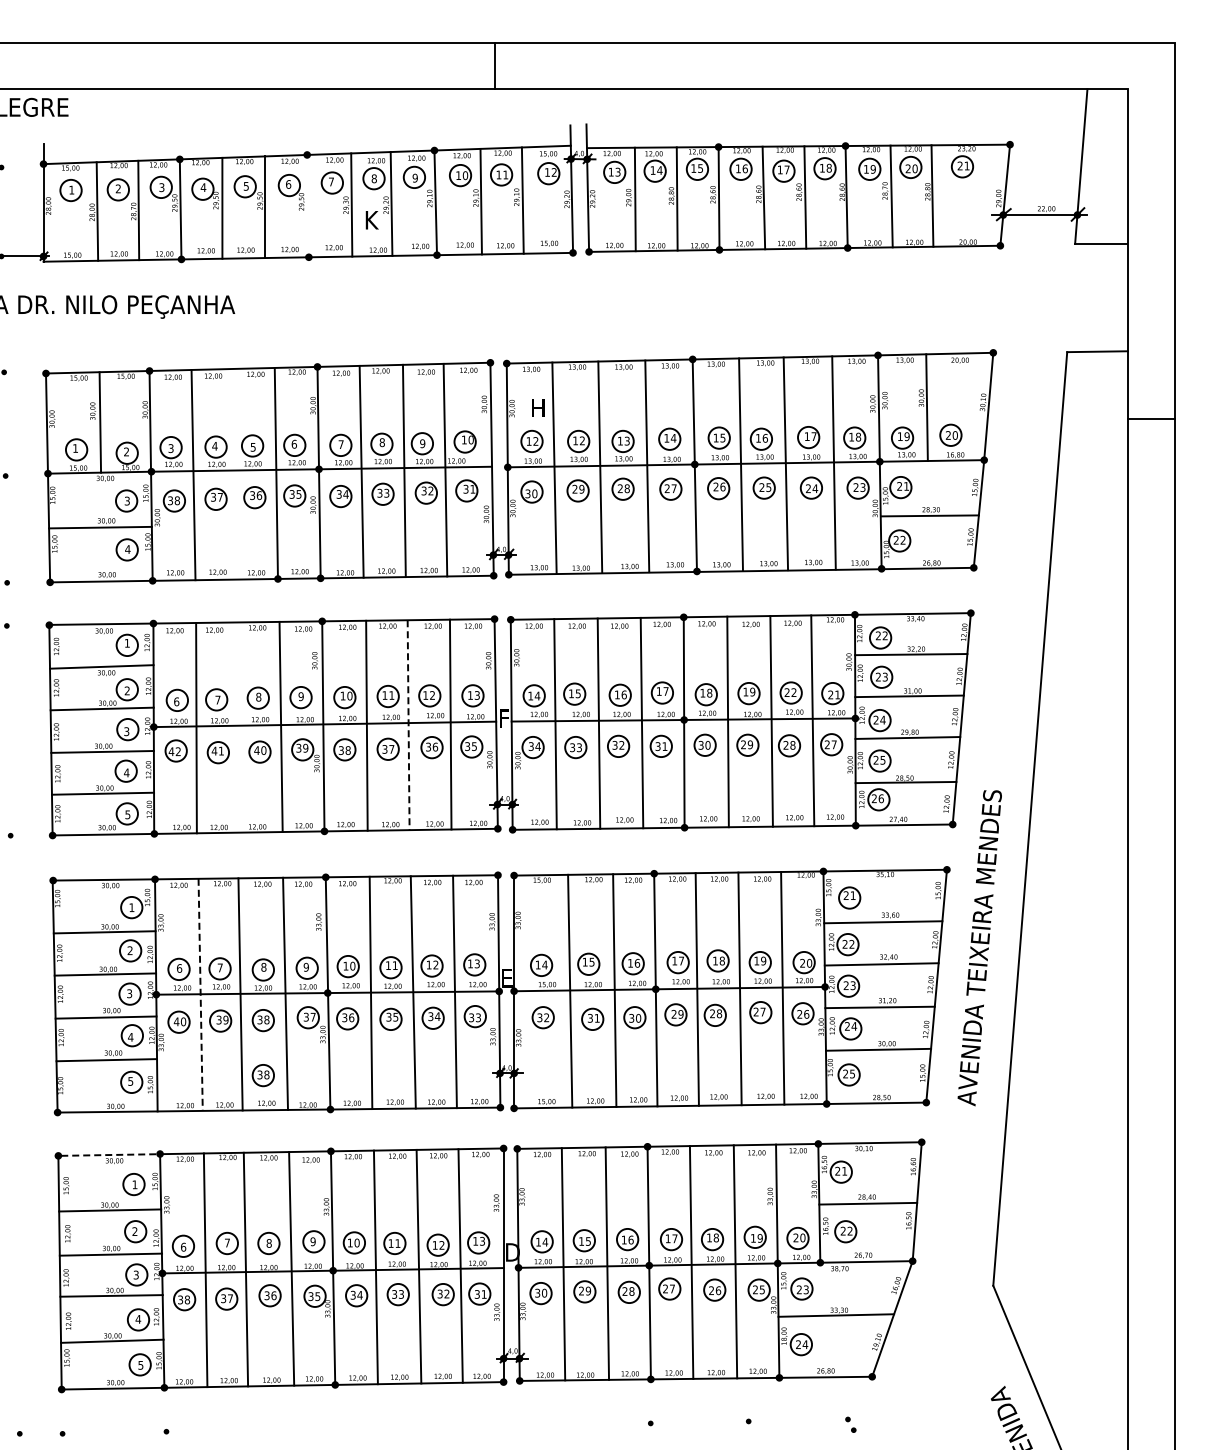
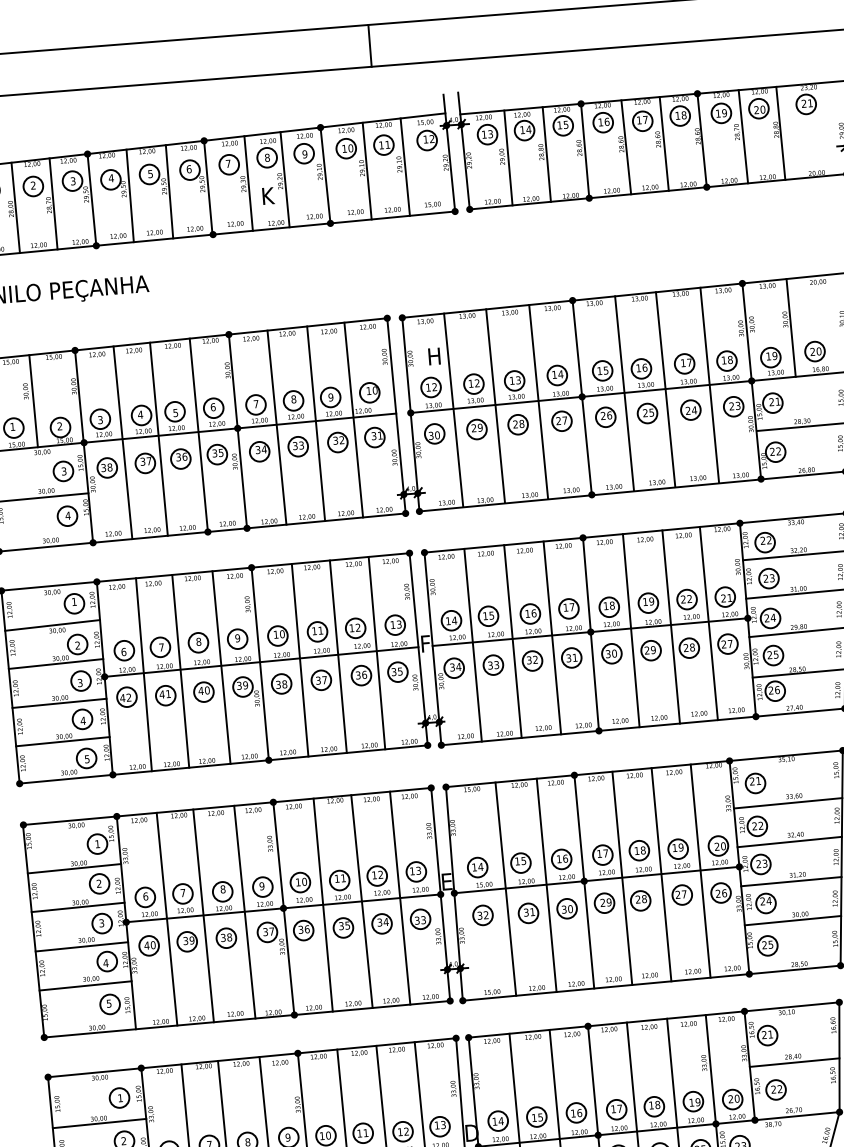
line: (307, 205) -> (208, 187), added
line: (232, 474) -> (158, 439), added
line: (408, 725) -> (338, 657), dashed -> solid
line: (236, 727) -> (180, 671), added
line: (200, 995) -> (166, 919), dashed -> solid
part: (262, 1075) -> (229, 988), removed
line: (109, 1155) -> (94, 1073), dashed -> solid

